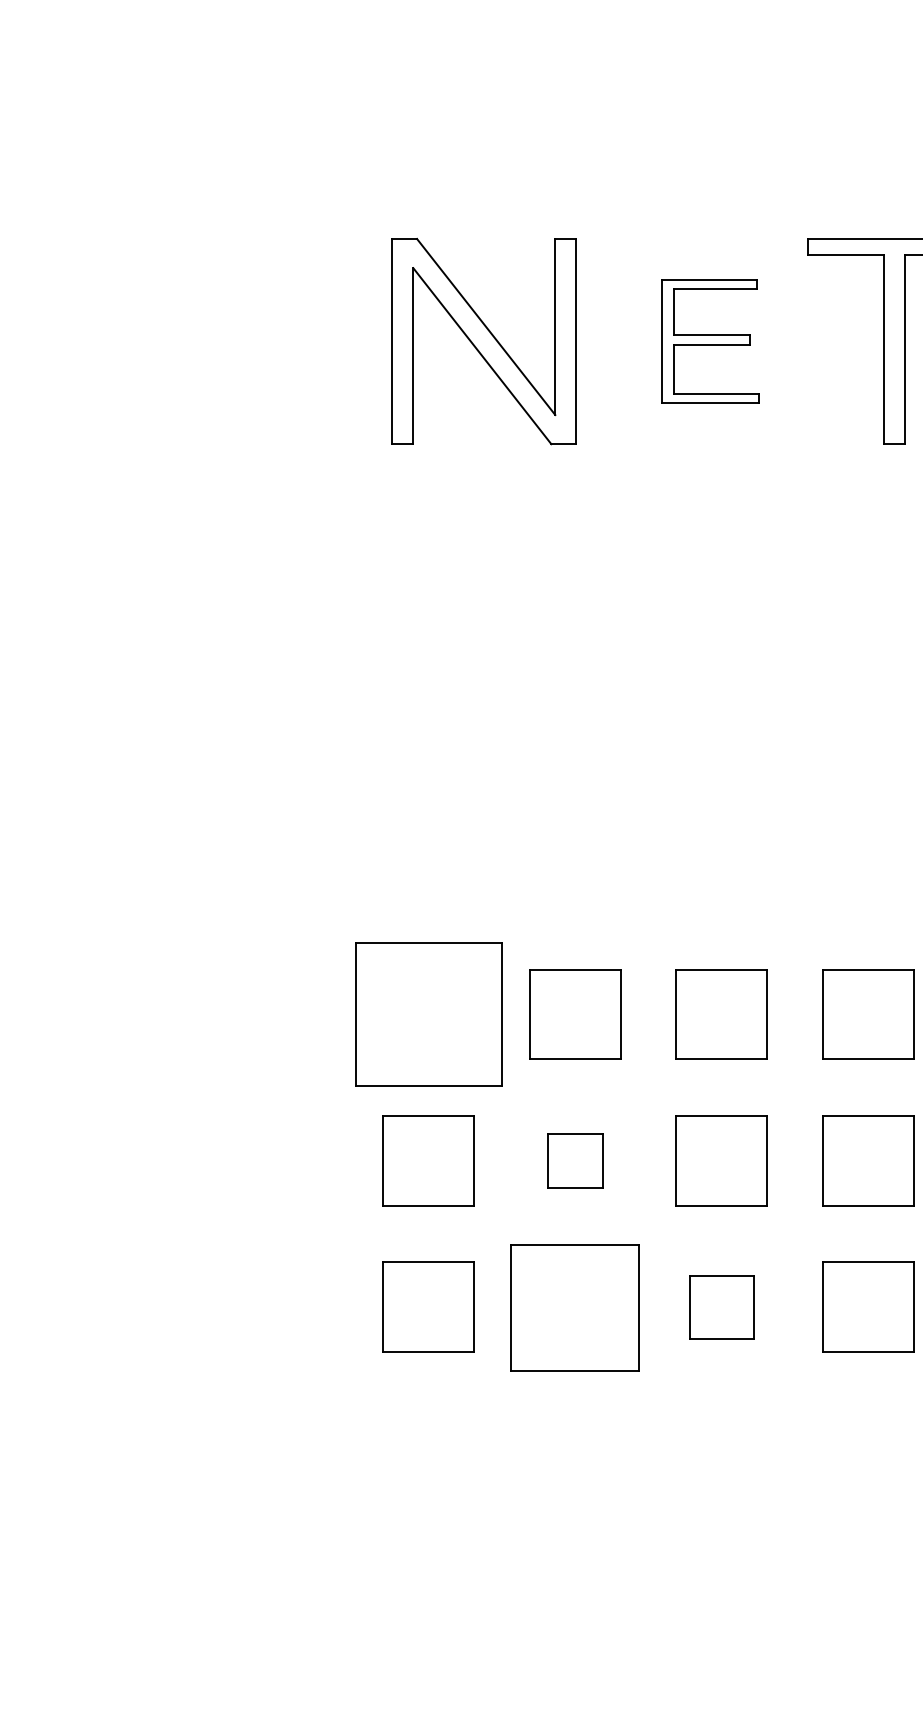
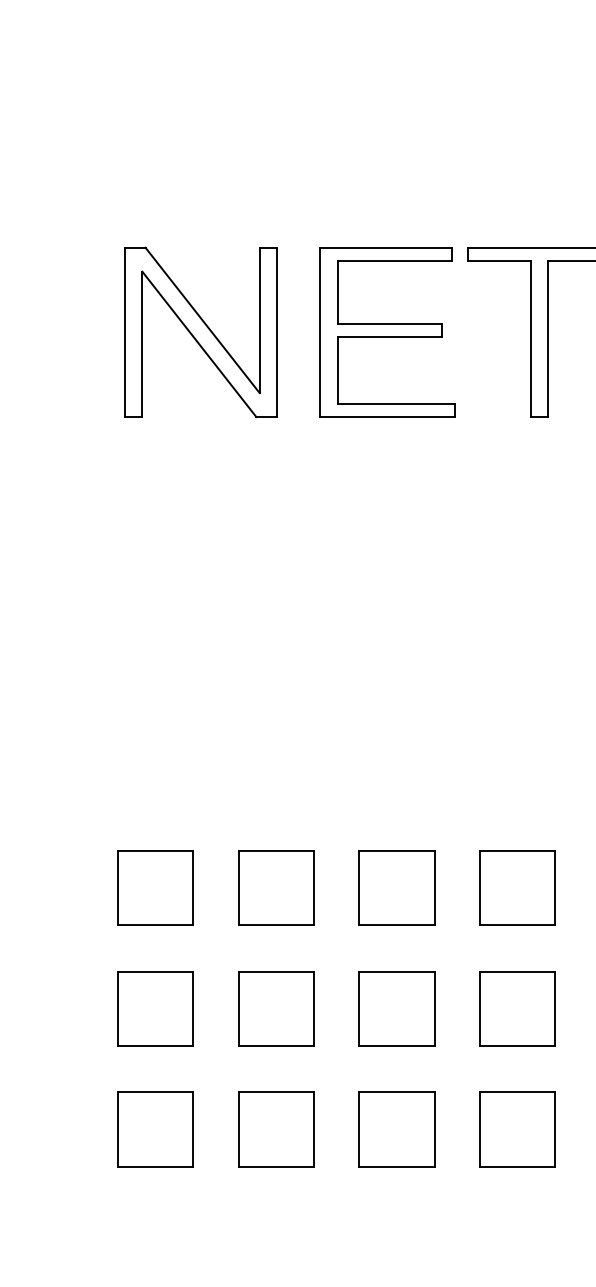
part: (710, 341) -> (387, 332), size x1.67
part: (428, 1014) -> (154, 887), size x0.62
part: (575, 1160) -> (276, 1008), size x1.67
part: (575, 1306) -> (276, 1128), size x0.71
part: (721, 1306) -> (396, 1128), size x1.43

